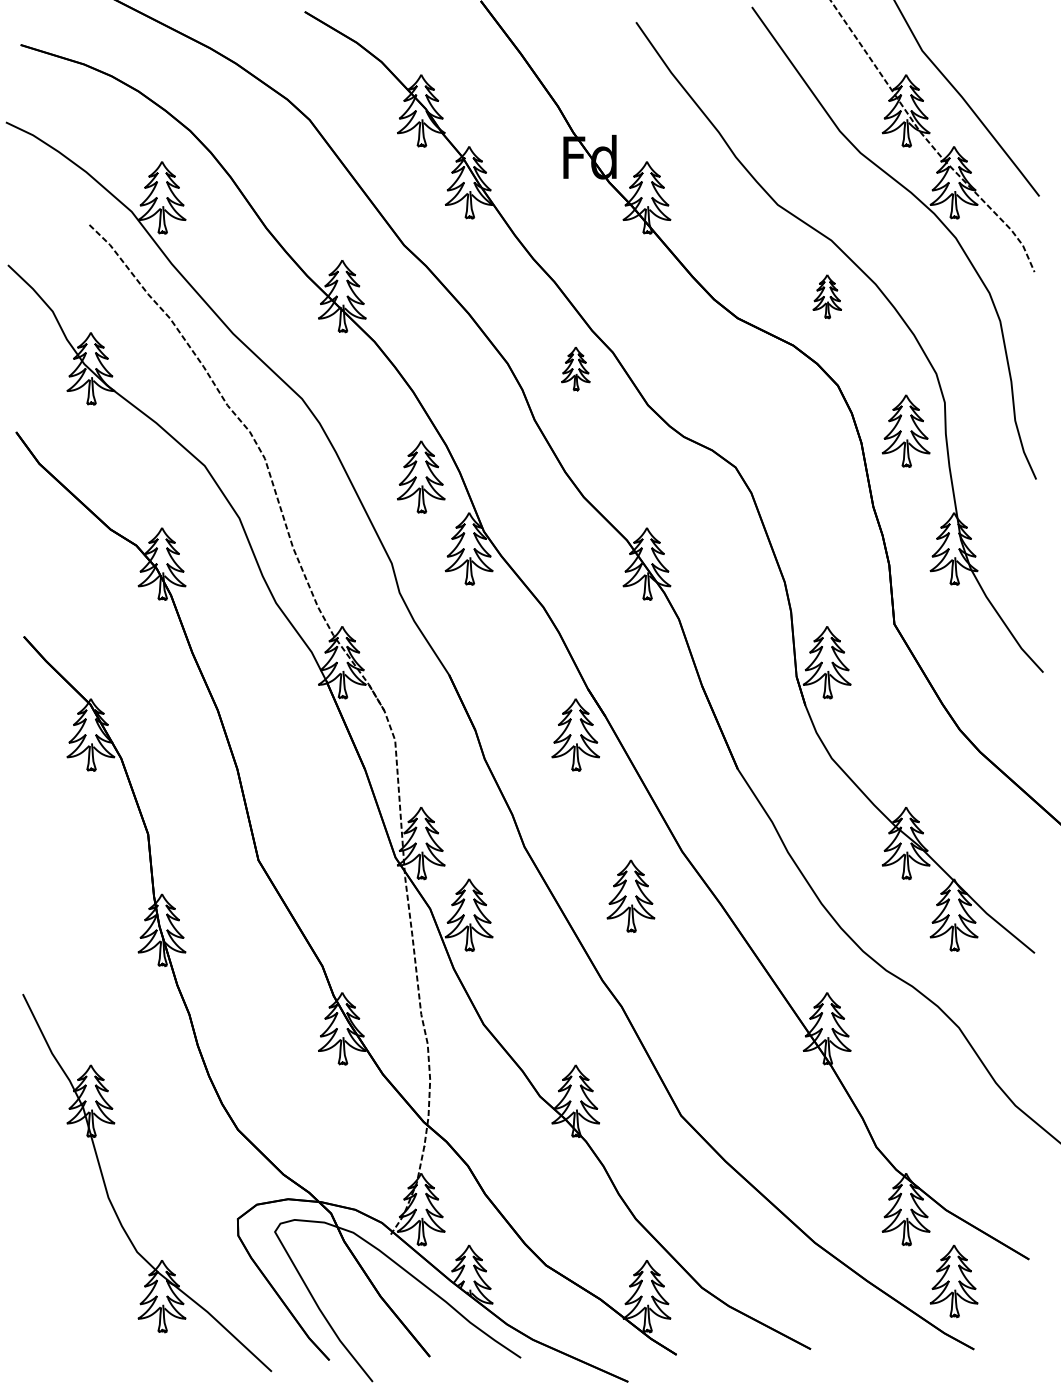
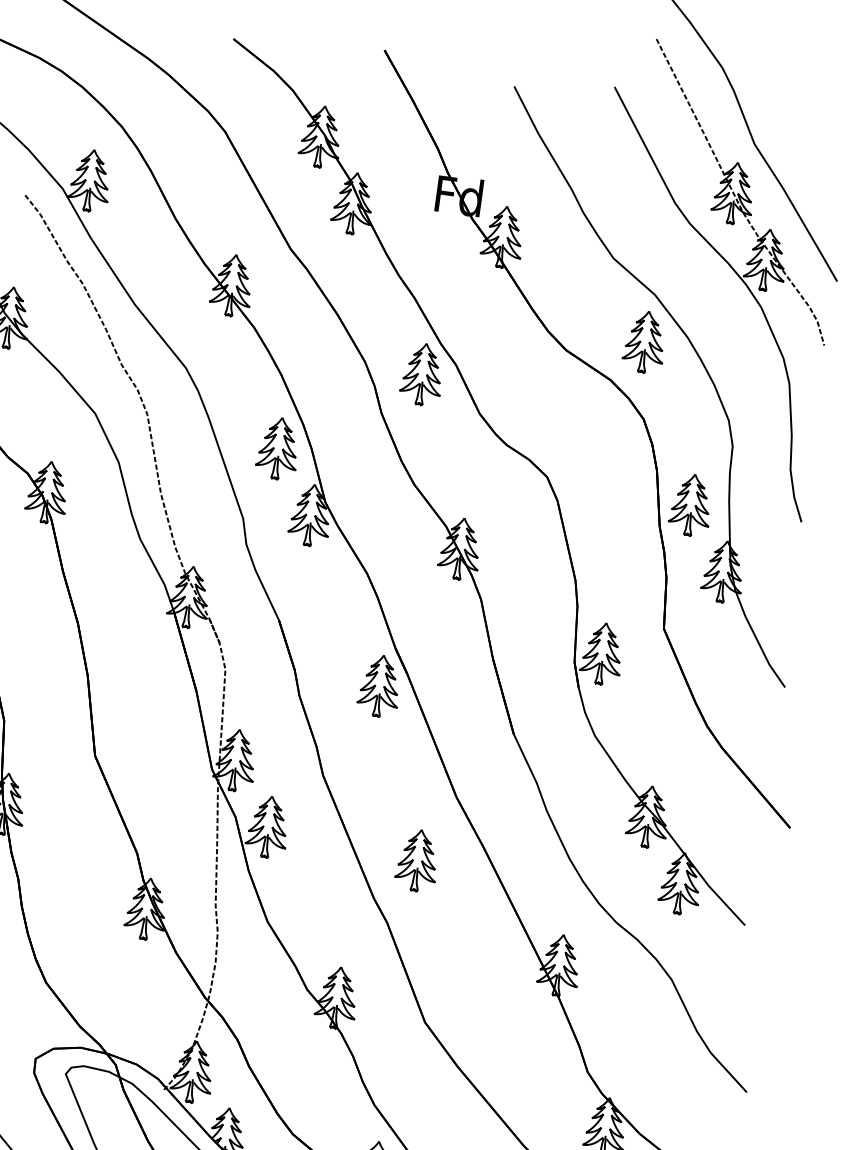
part: (827, 296) -> (645, 342), size x1.67
part: (575, 368) -> (422, 374), size x1.67
part: (905, 430) -> (690, 504), moved
part: (630, 895) -> (417, 859), moved

